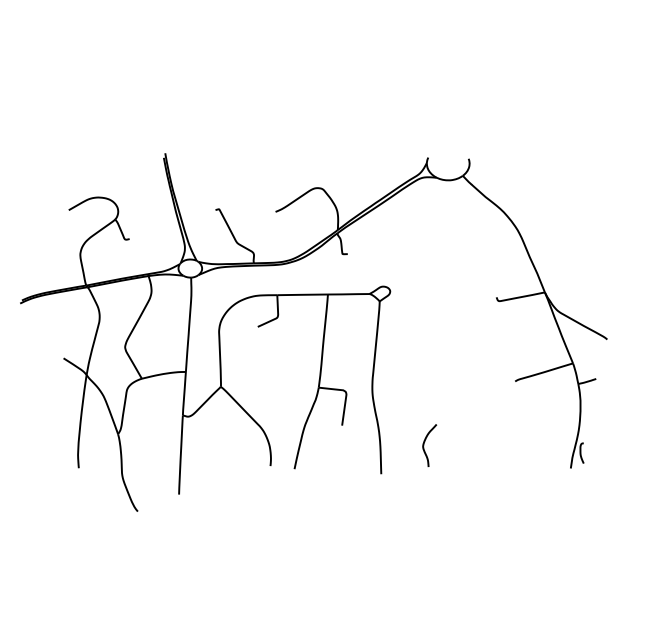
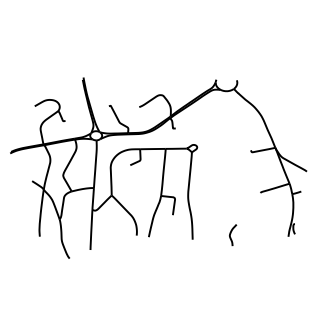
curve: (426, 442) -> (231, 233), moved

